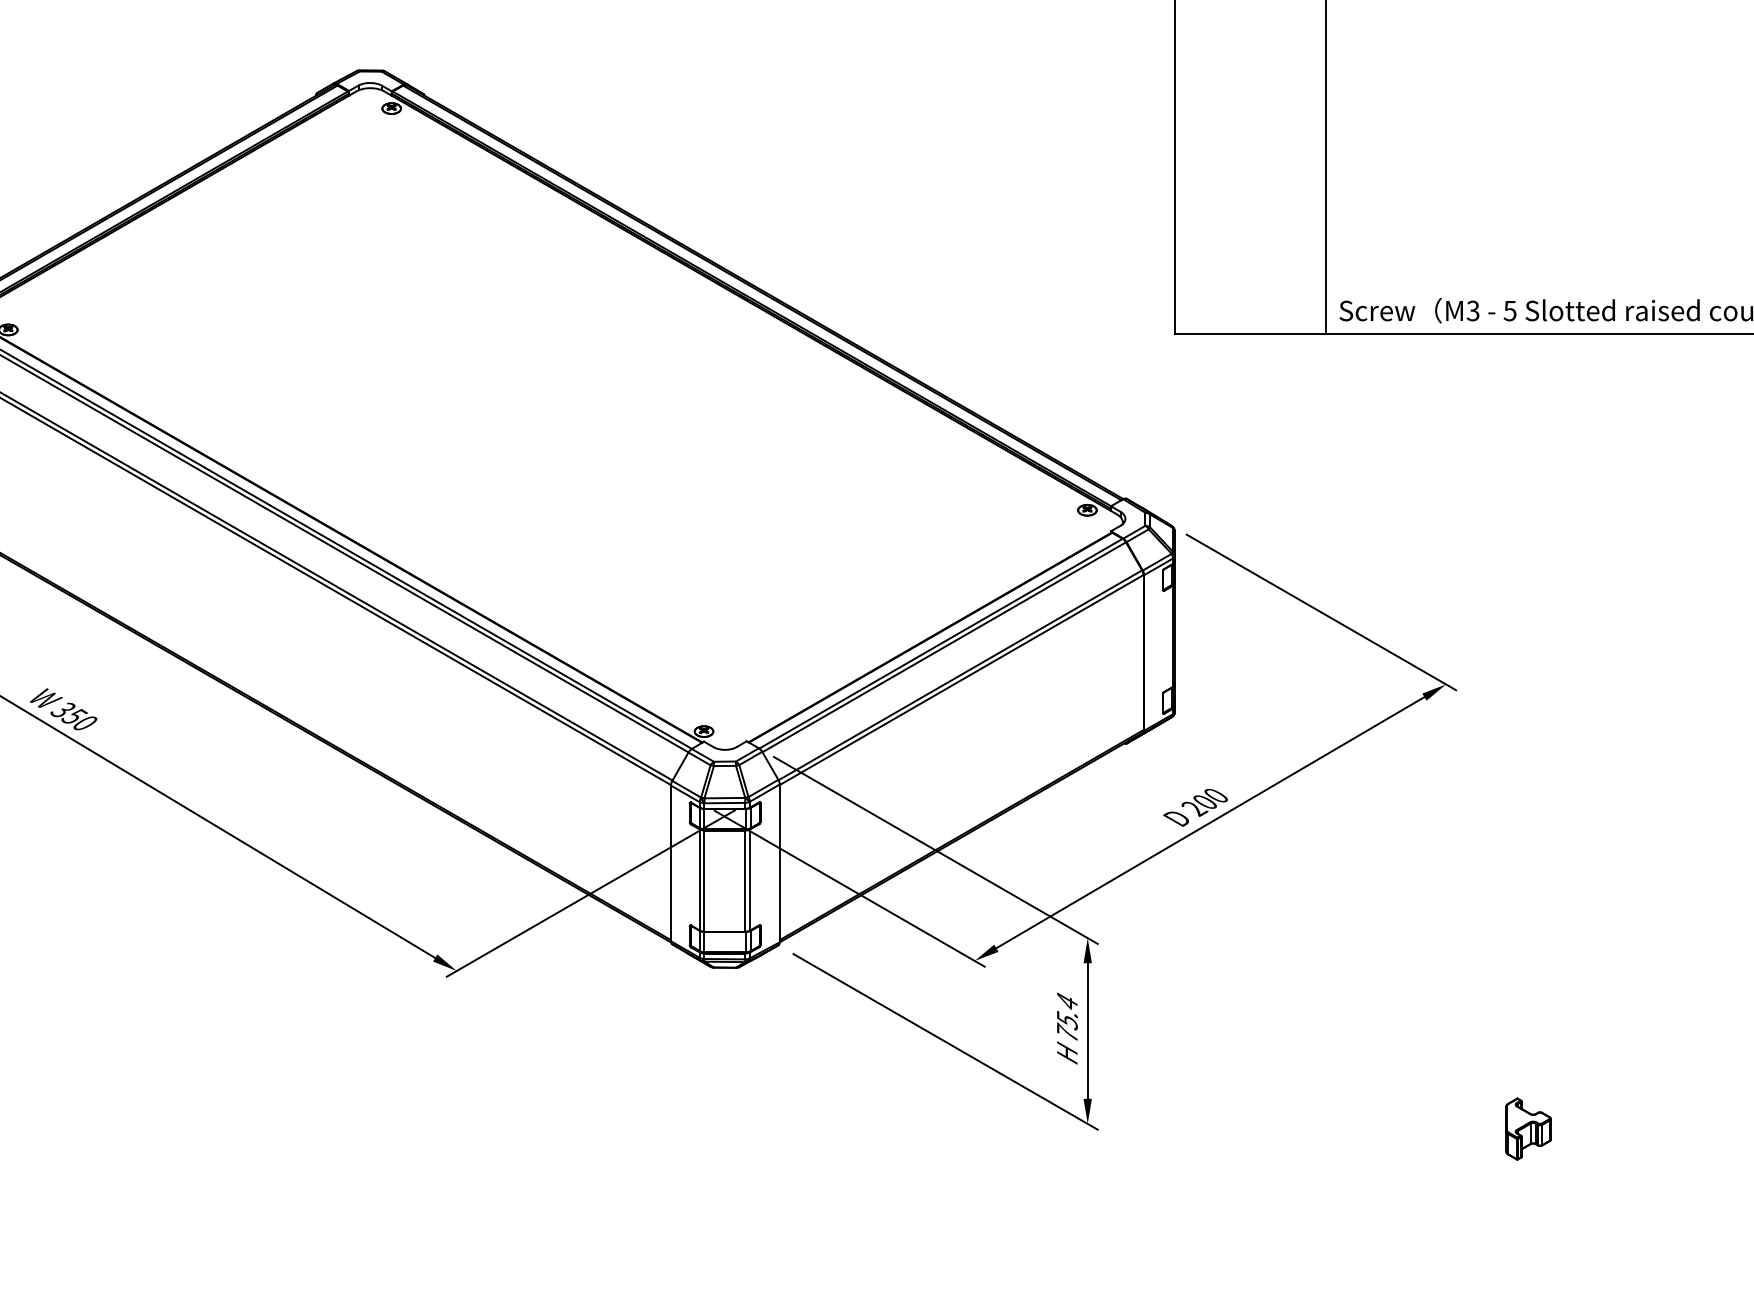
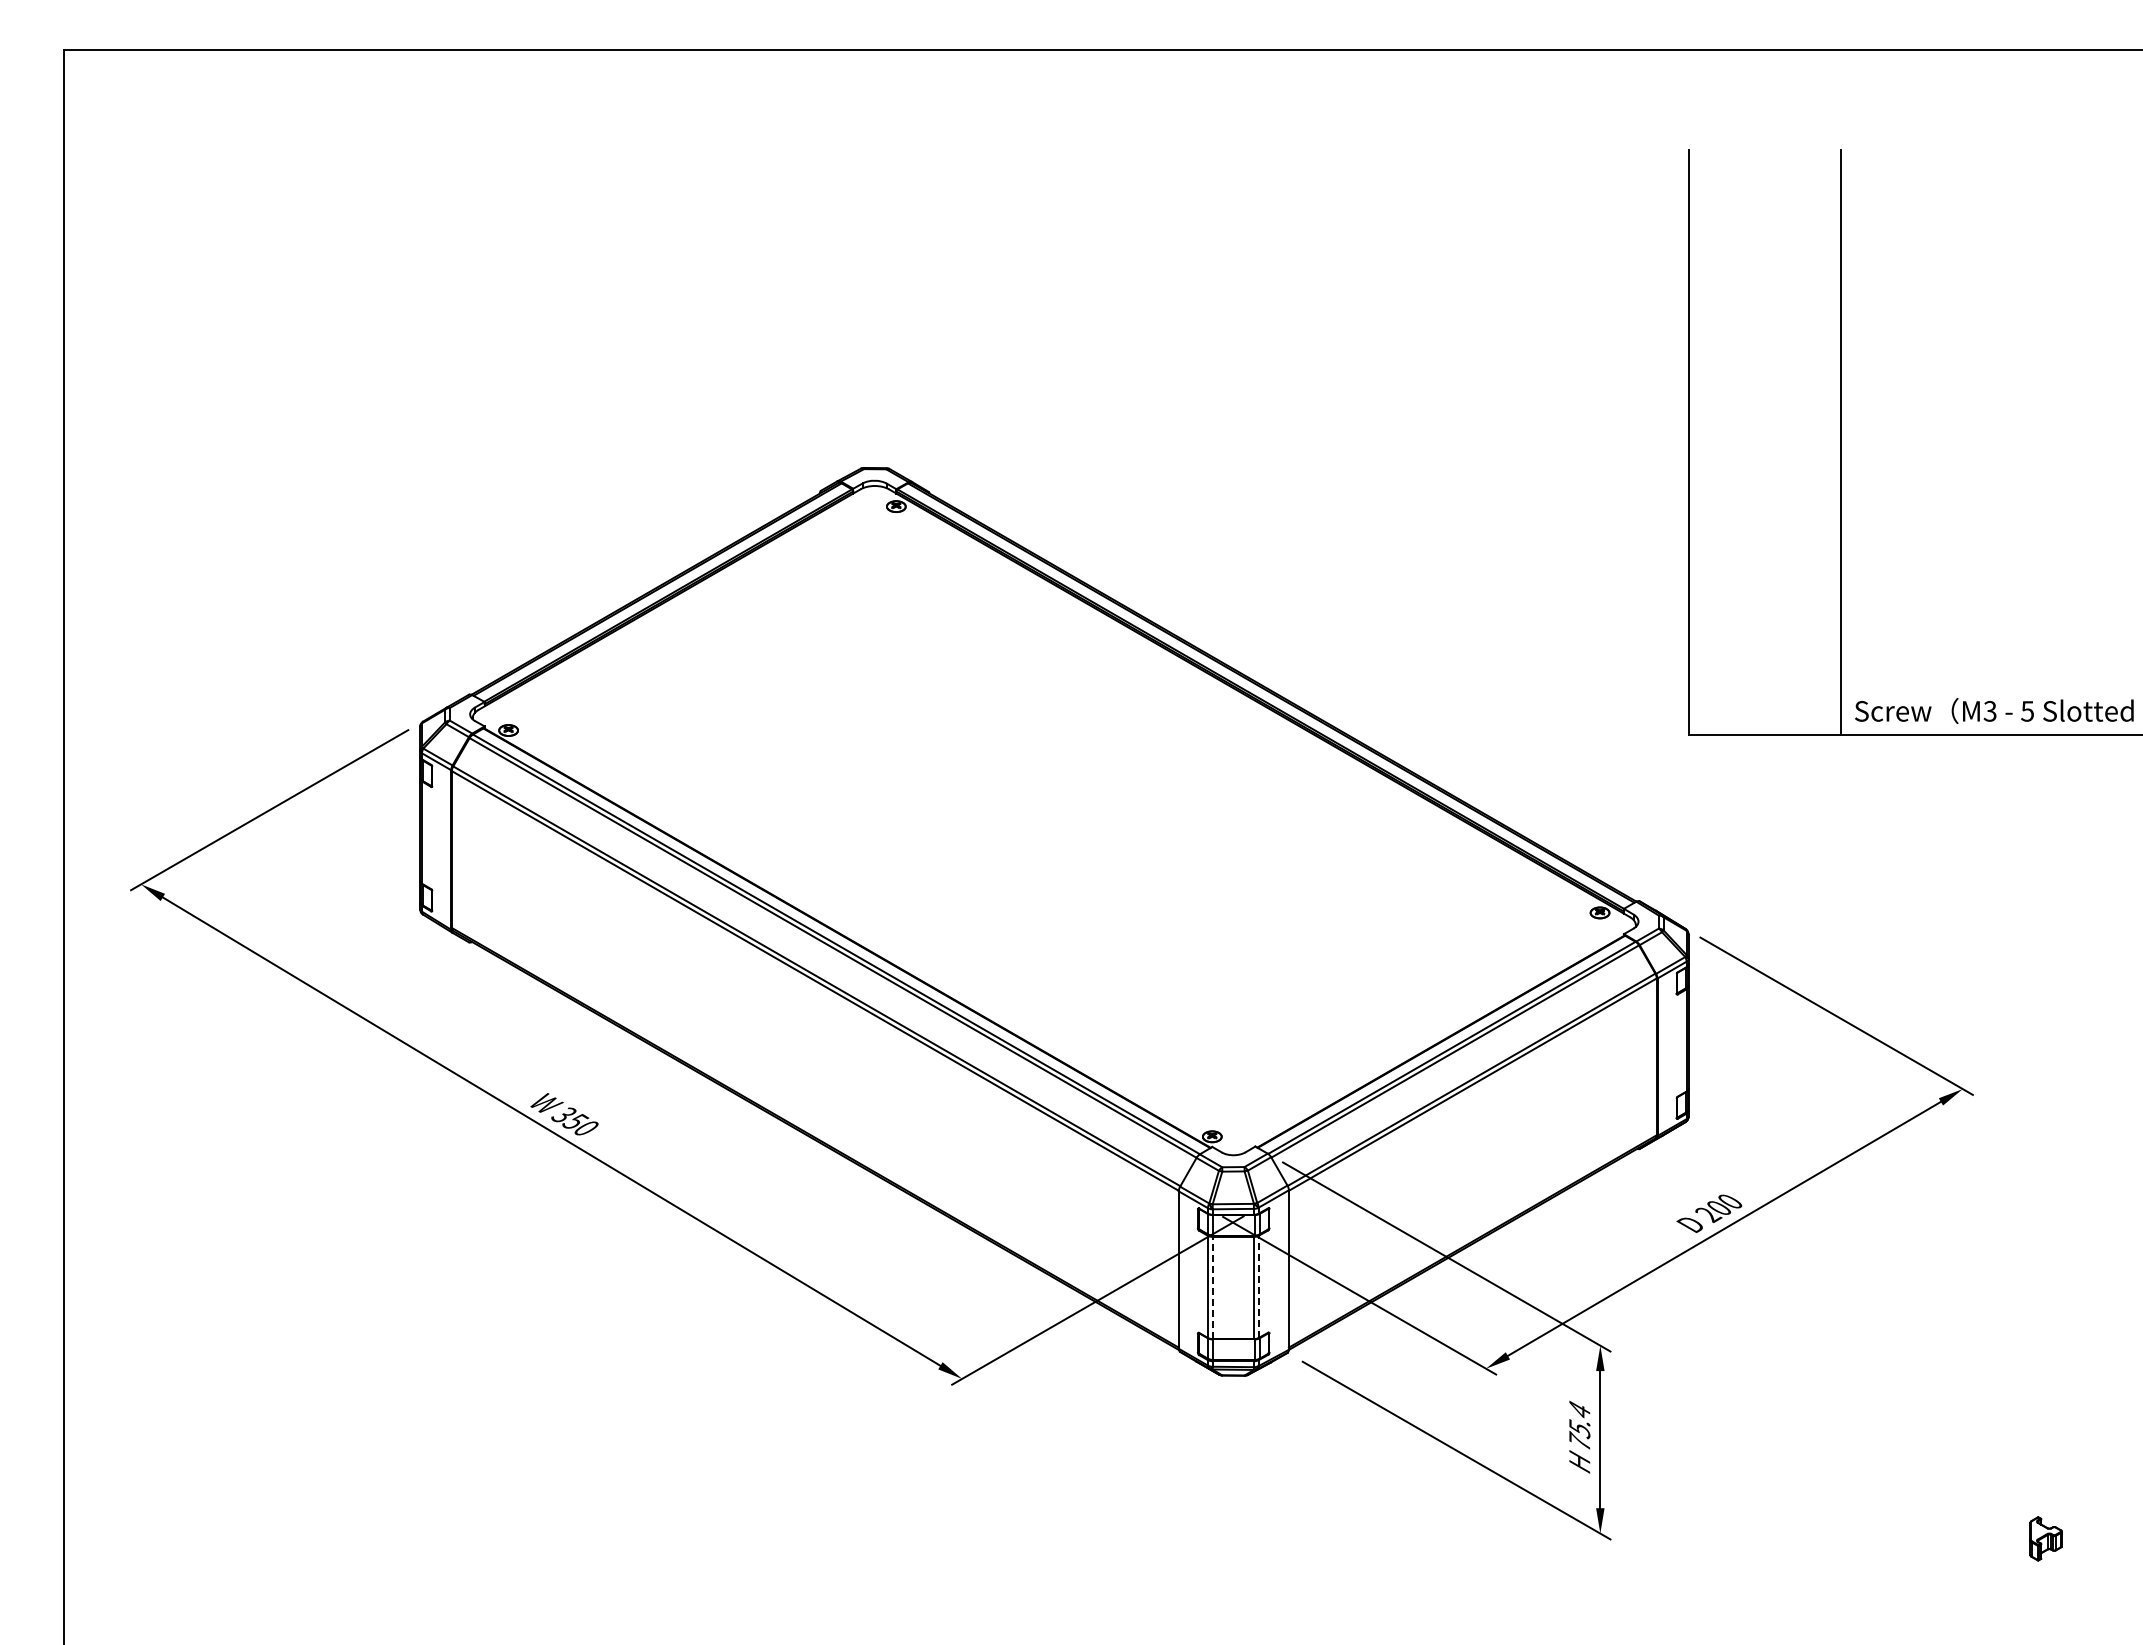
line: (749, 879) -> (1258, 1286), solid -> dashed
line: (704, 880) -> (1212, 1287), solid -> dashed
part: (1527, 1128) -> (2045, 1538), size x0.7

